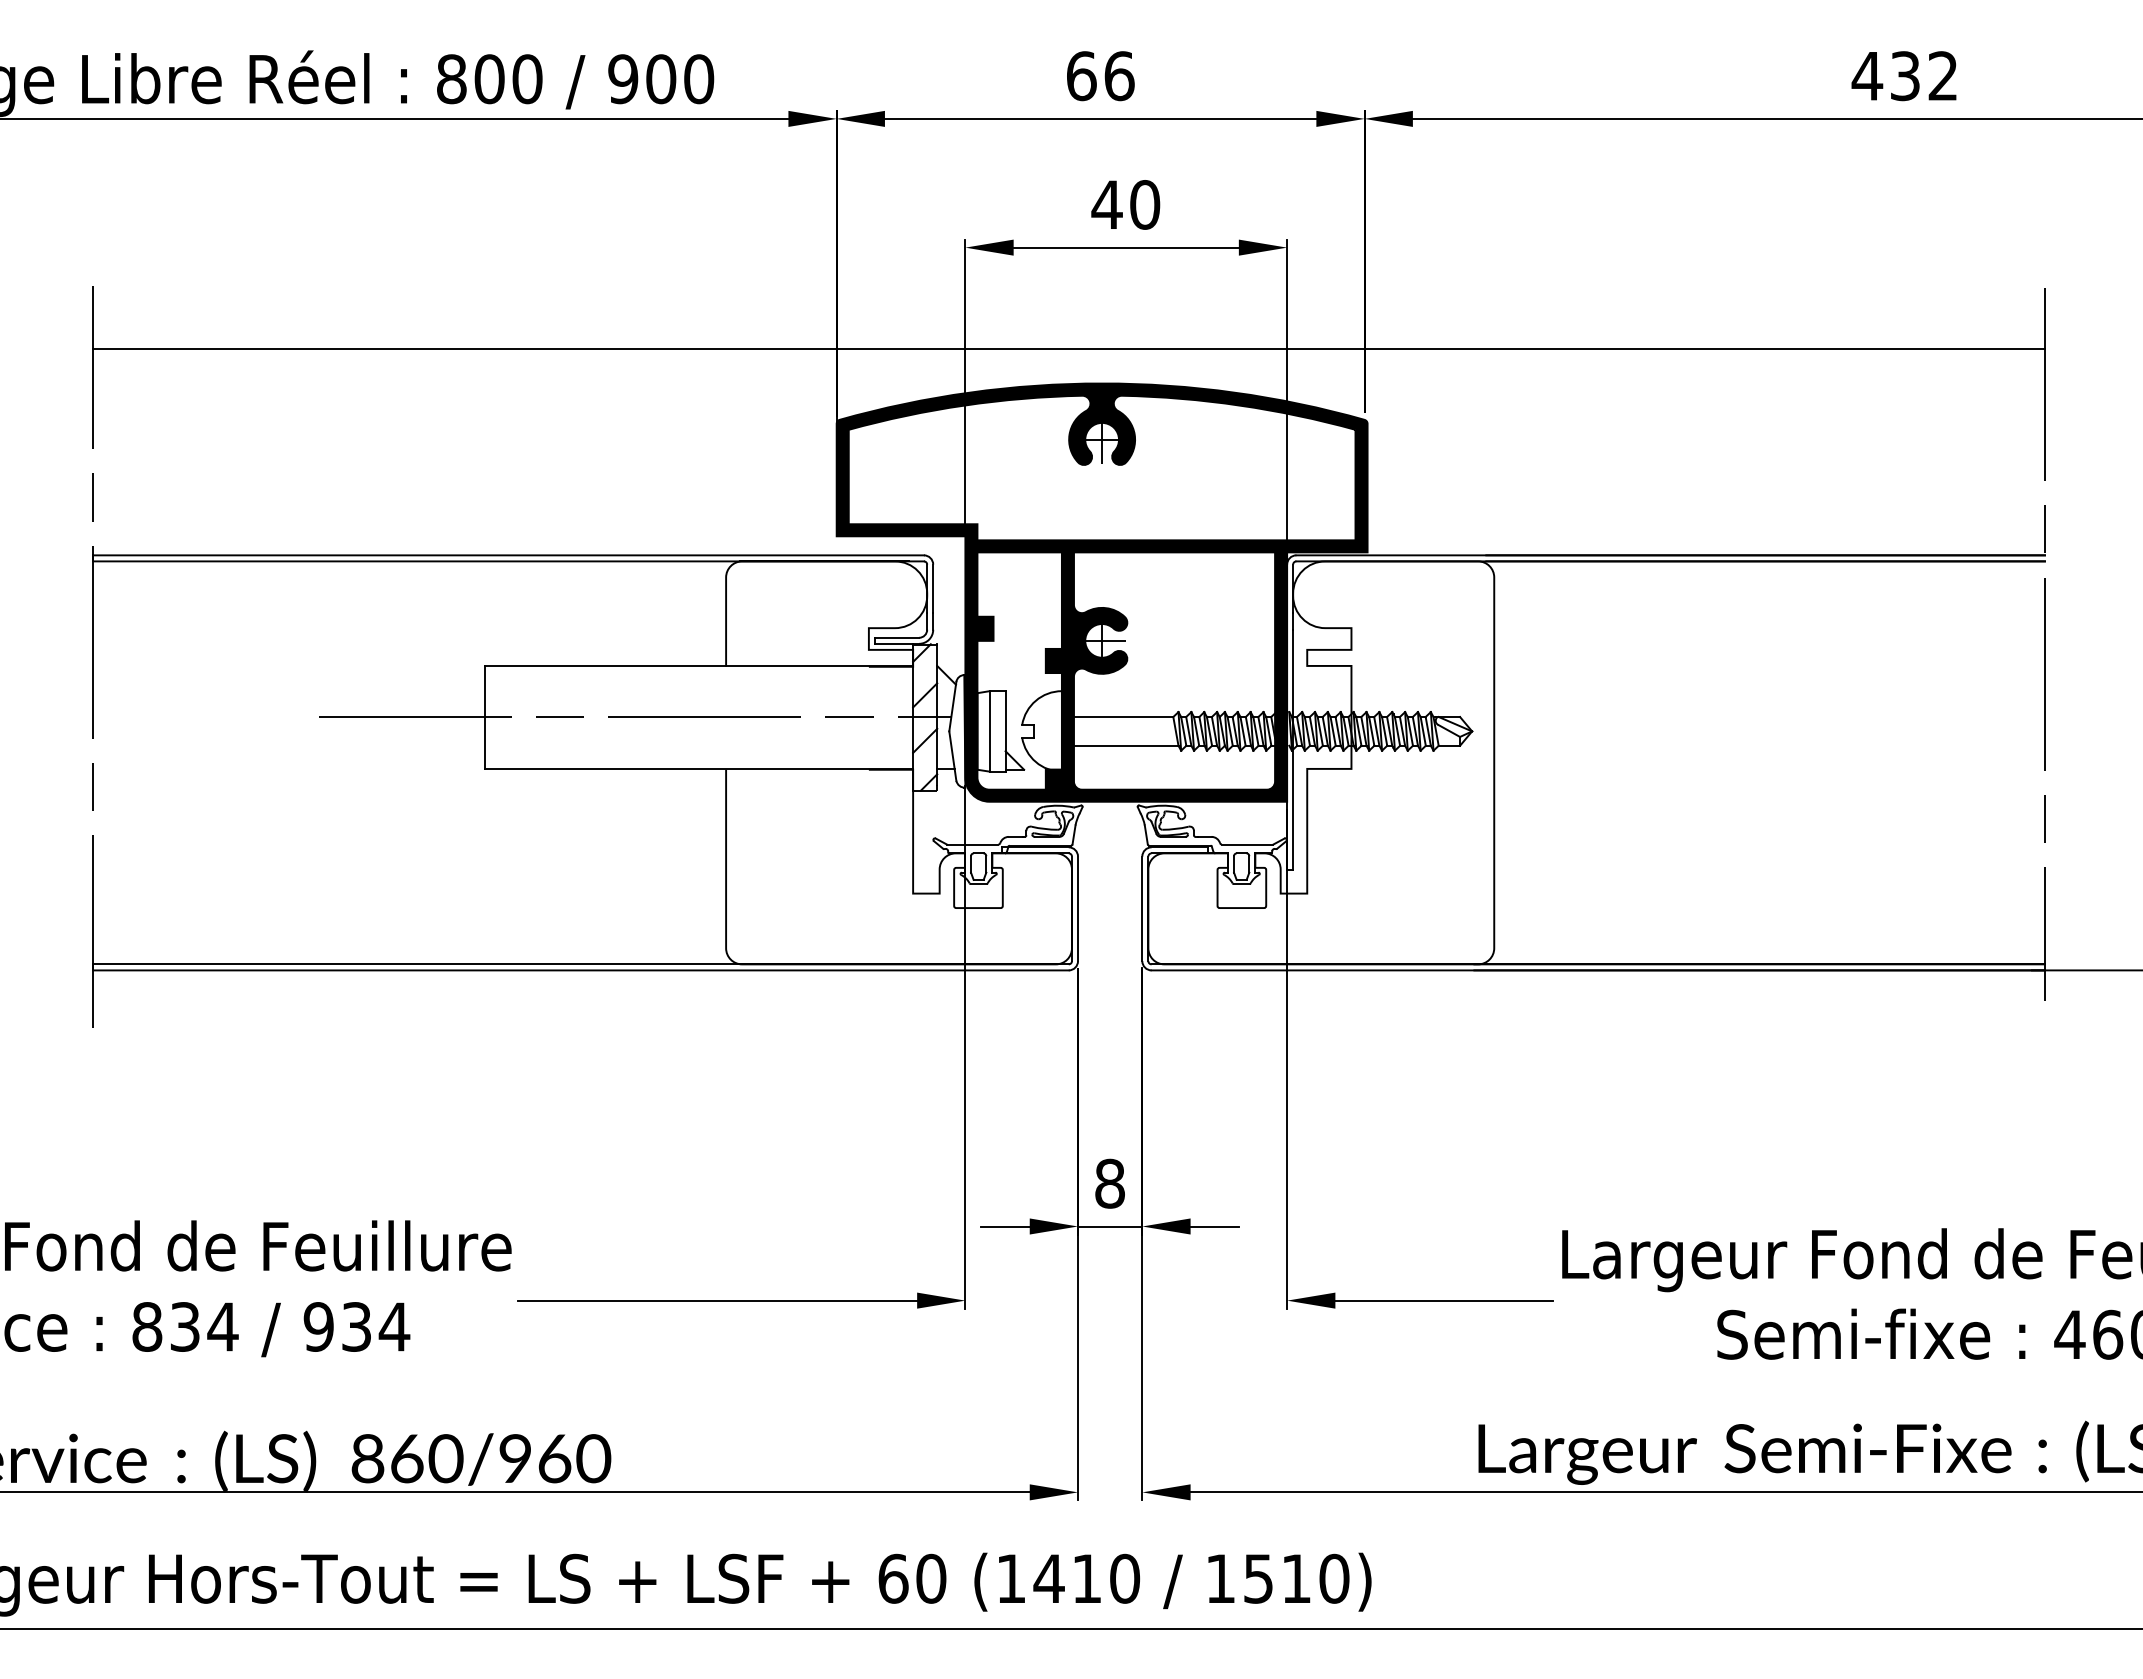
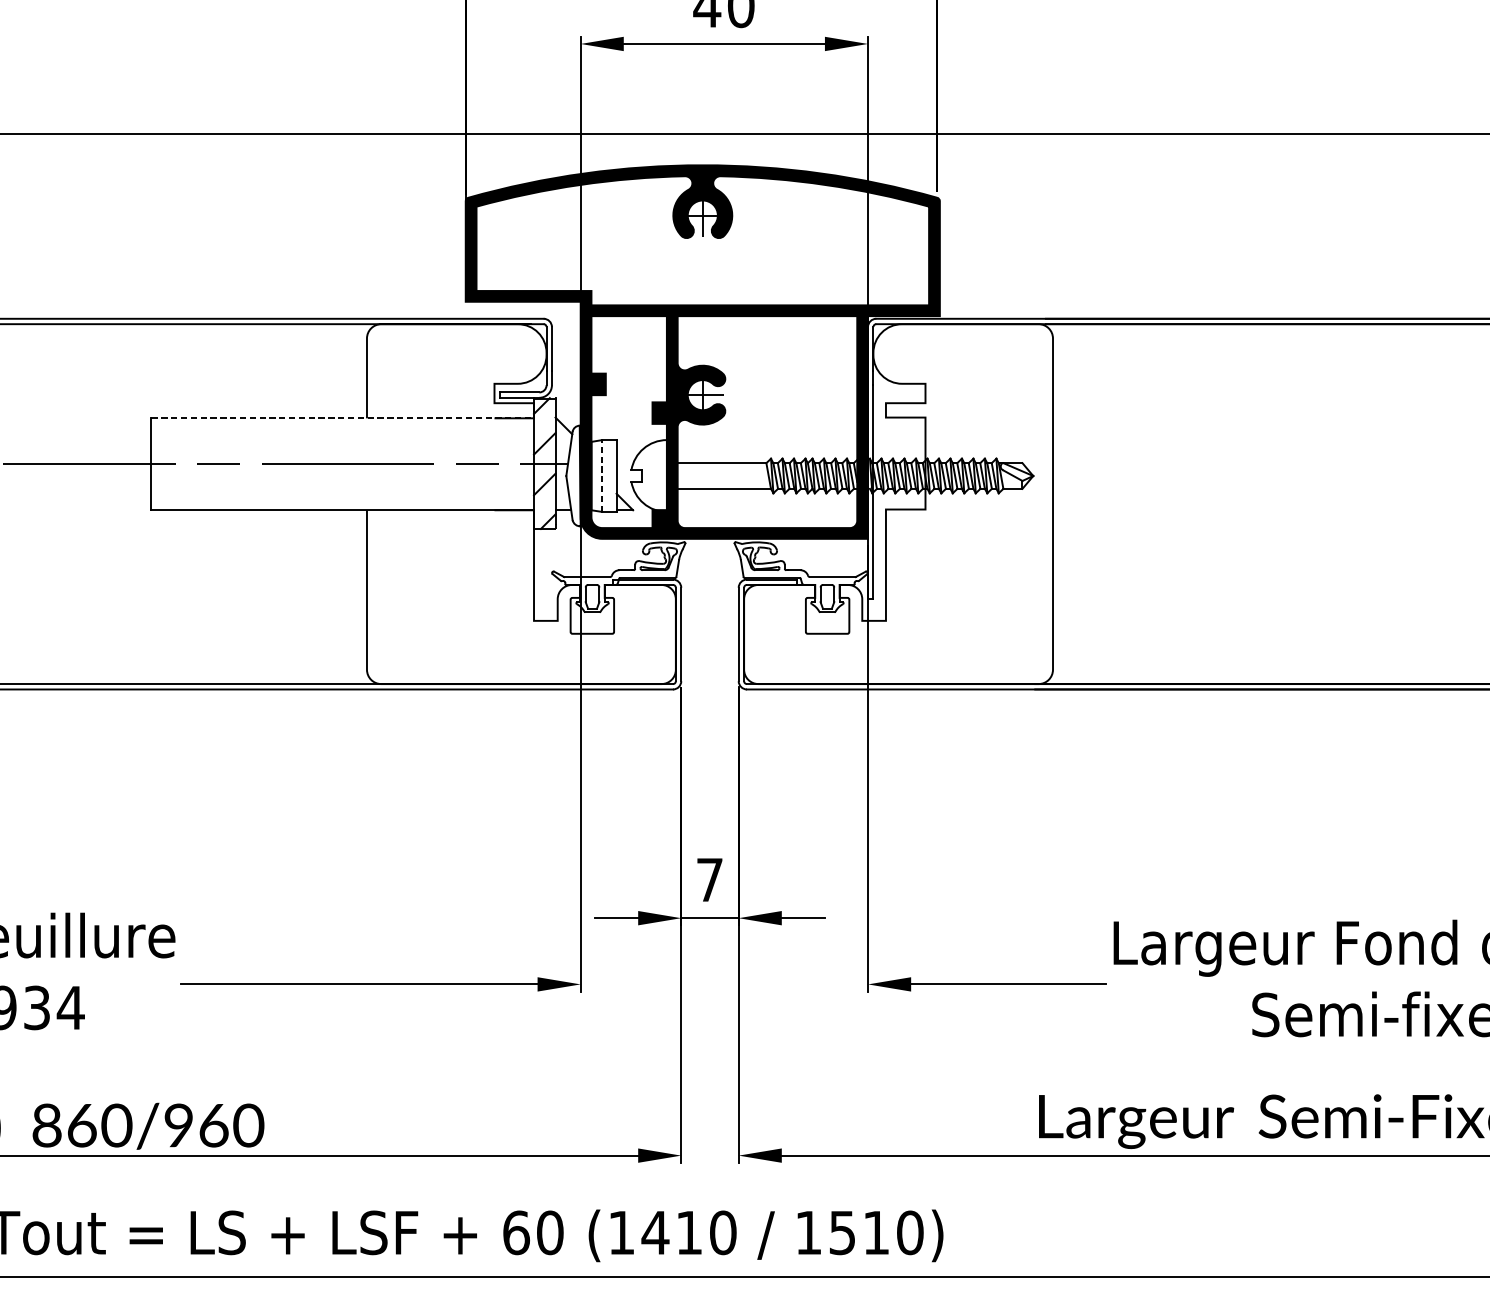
line: (699, 665) -> (343, 417), solid -> dashed
line: (989, 730) -> (602, 475), solid -> dashed
text: (1109, 1183) -> (709, 879), 8 -> 7

